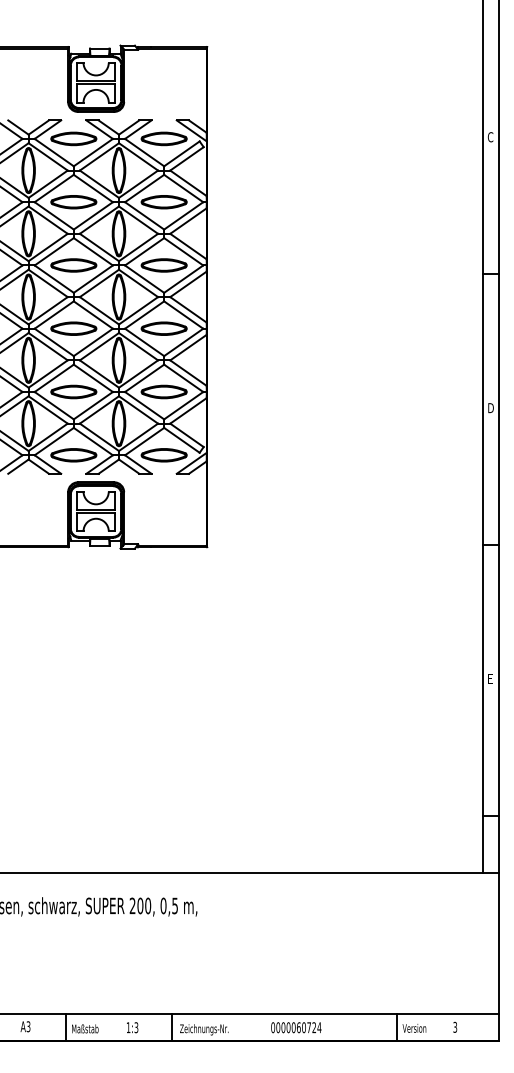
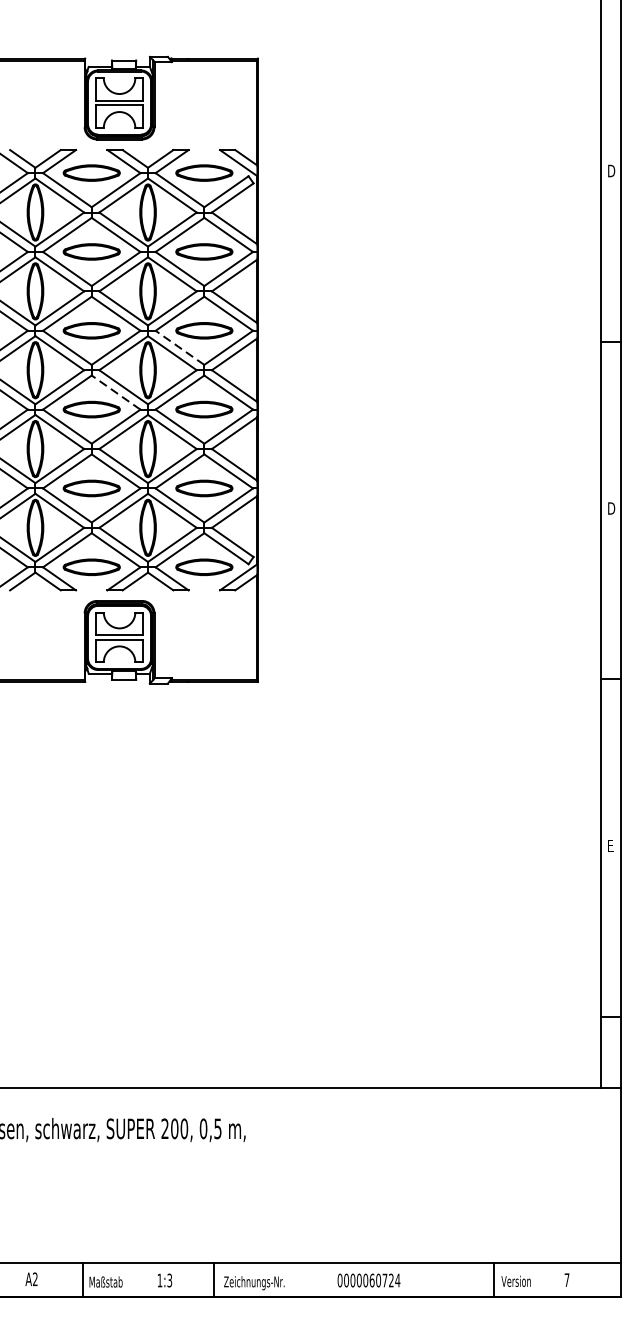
text: (490, 137) -> (610, 171), C -> D
line: (144, 279) -> (179, 348), solid -> dashed
line: (93, 315) -> (116, 393), solid -> dashed
text: (455, 1026) -> (567, 1279), 3 -> 7
text: (28, 1027) -> (35, 1280), A3 -> A2

